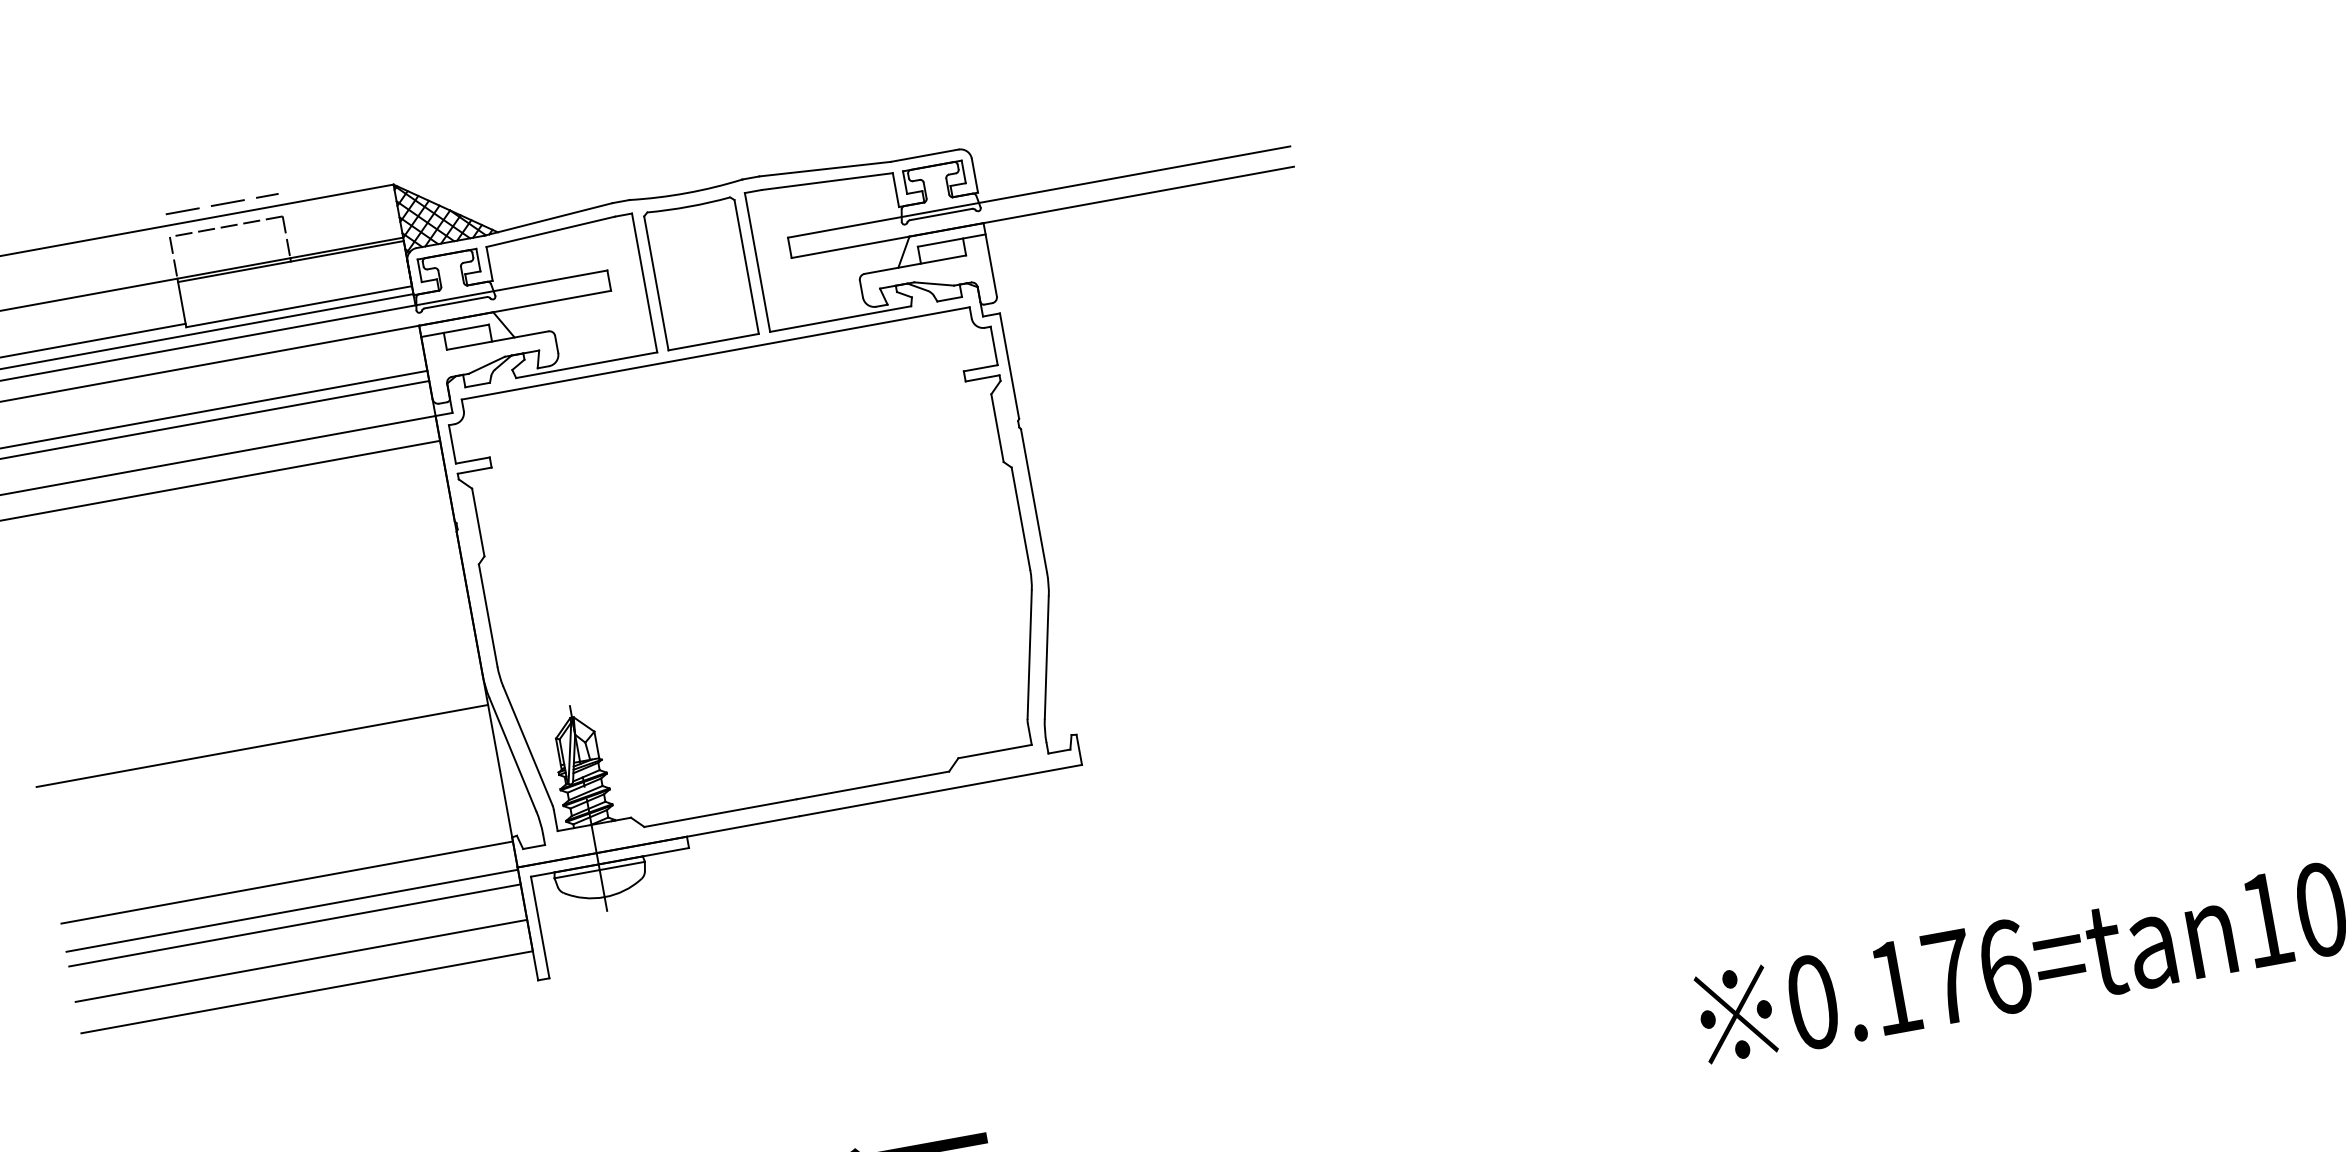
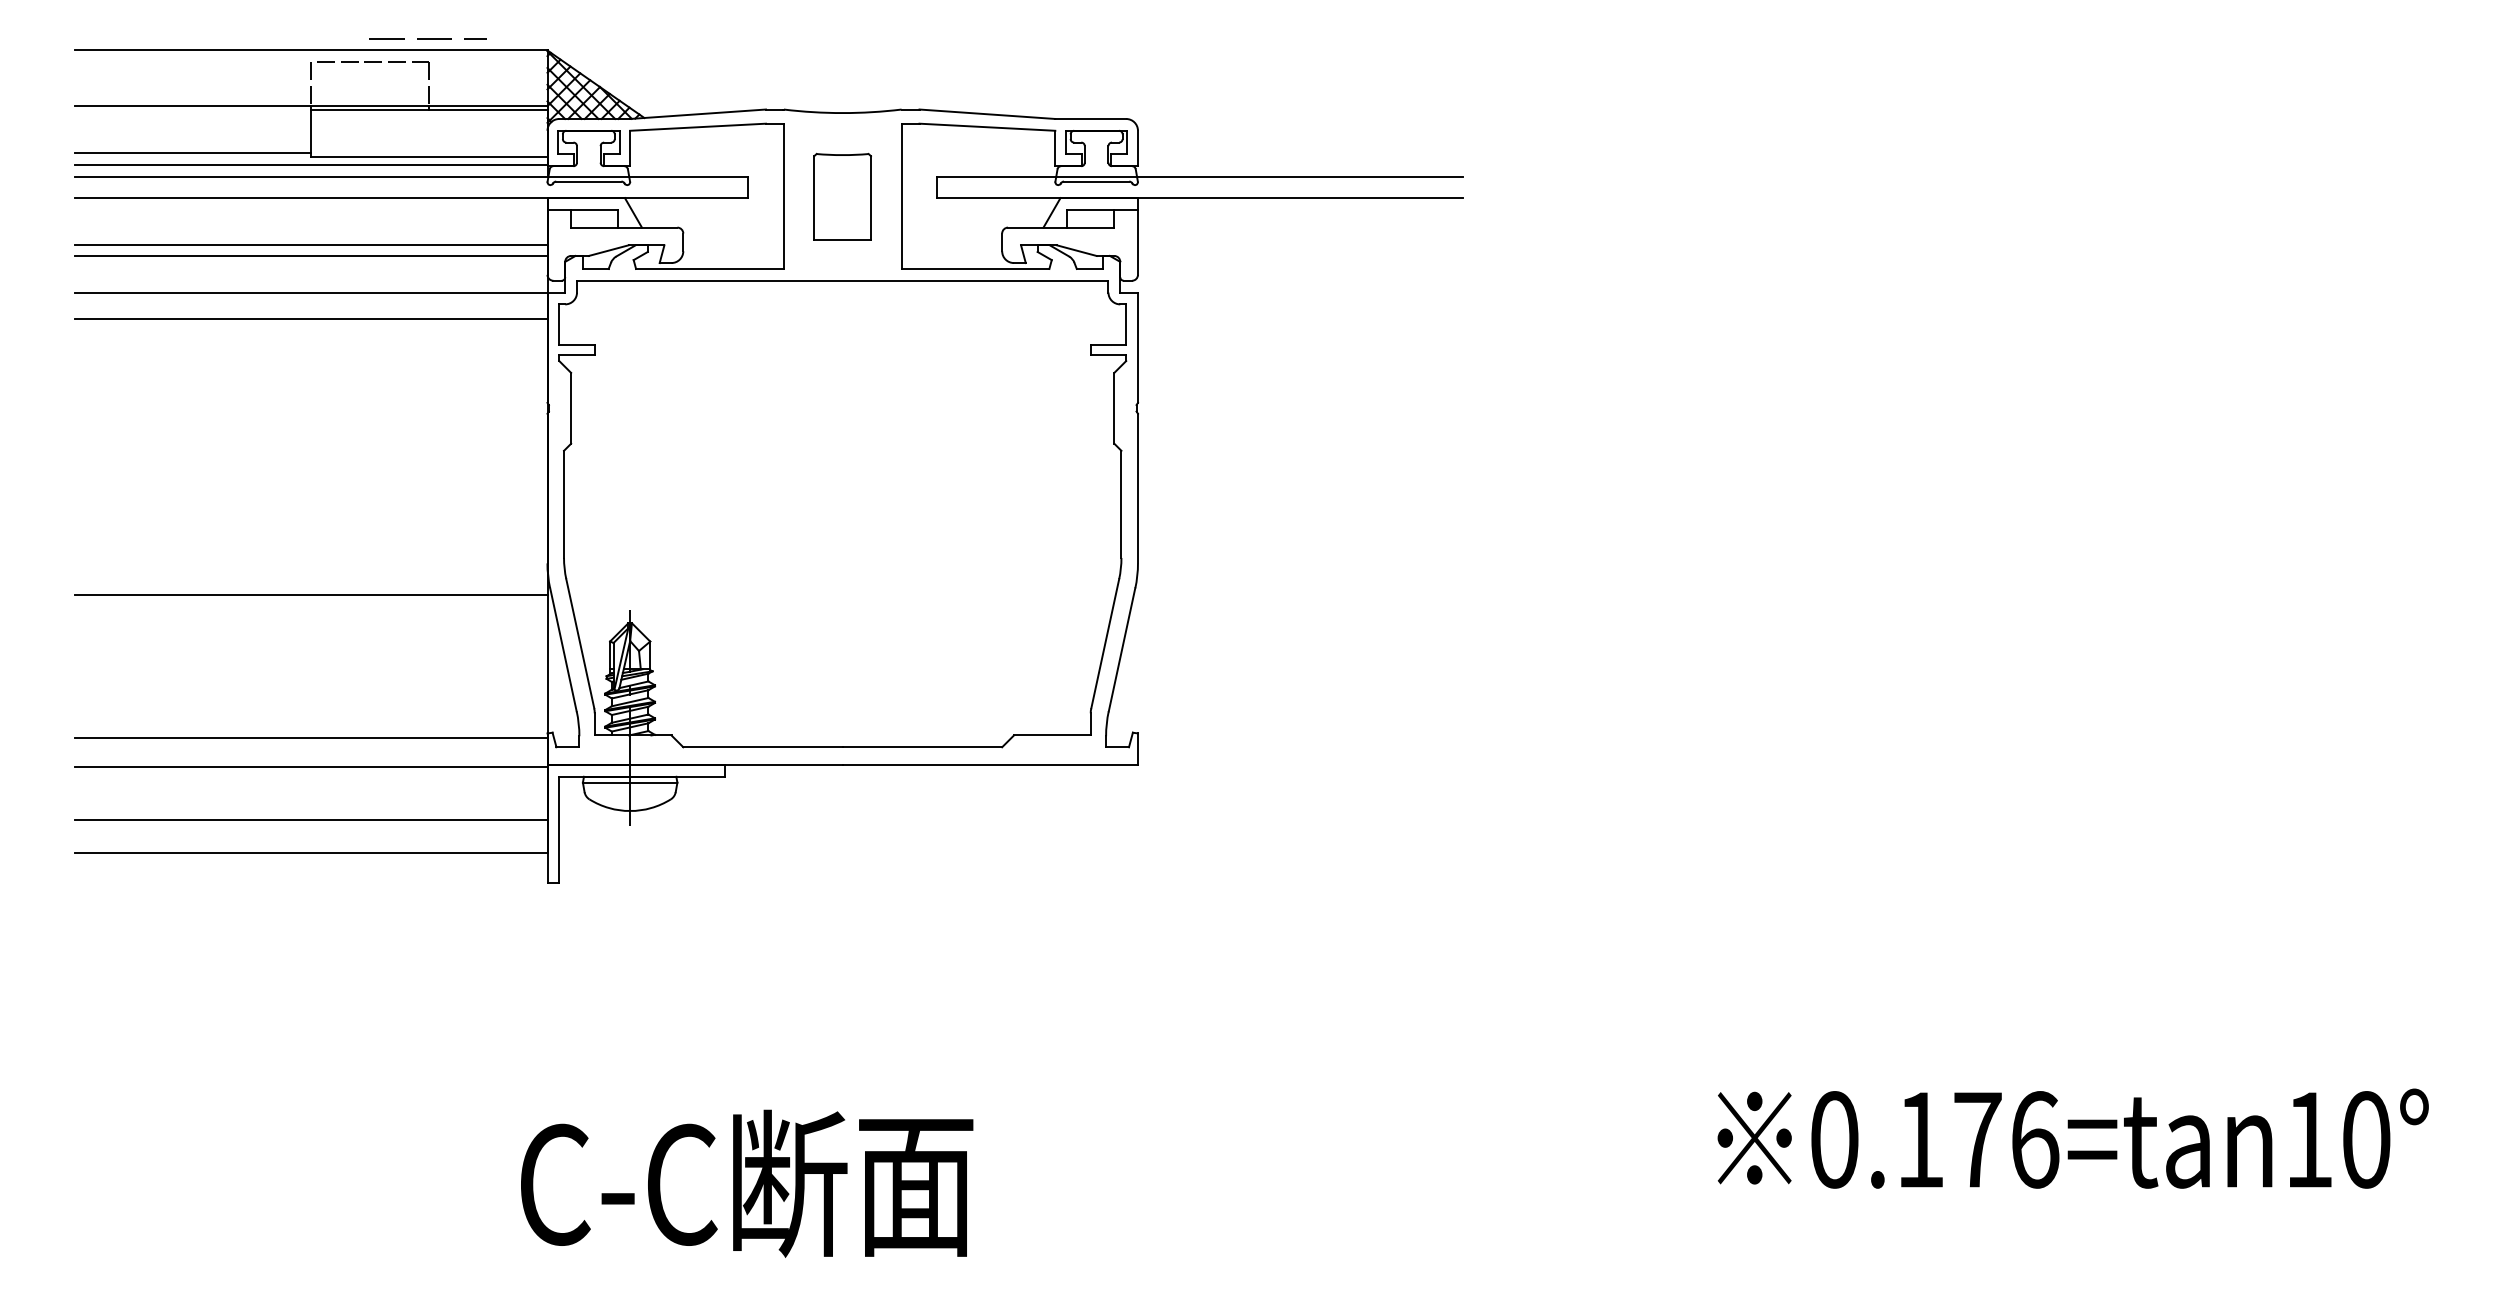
line: (221, 204) -> (427, 38), moved
part: (700, 272) -> (842, 196), size x0.6
line: (295, 925) -> (311, 782), removed

